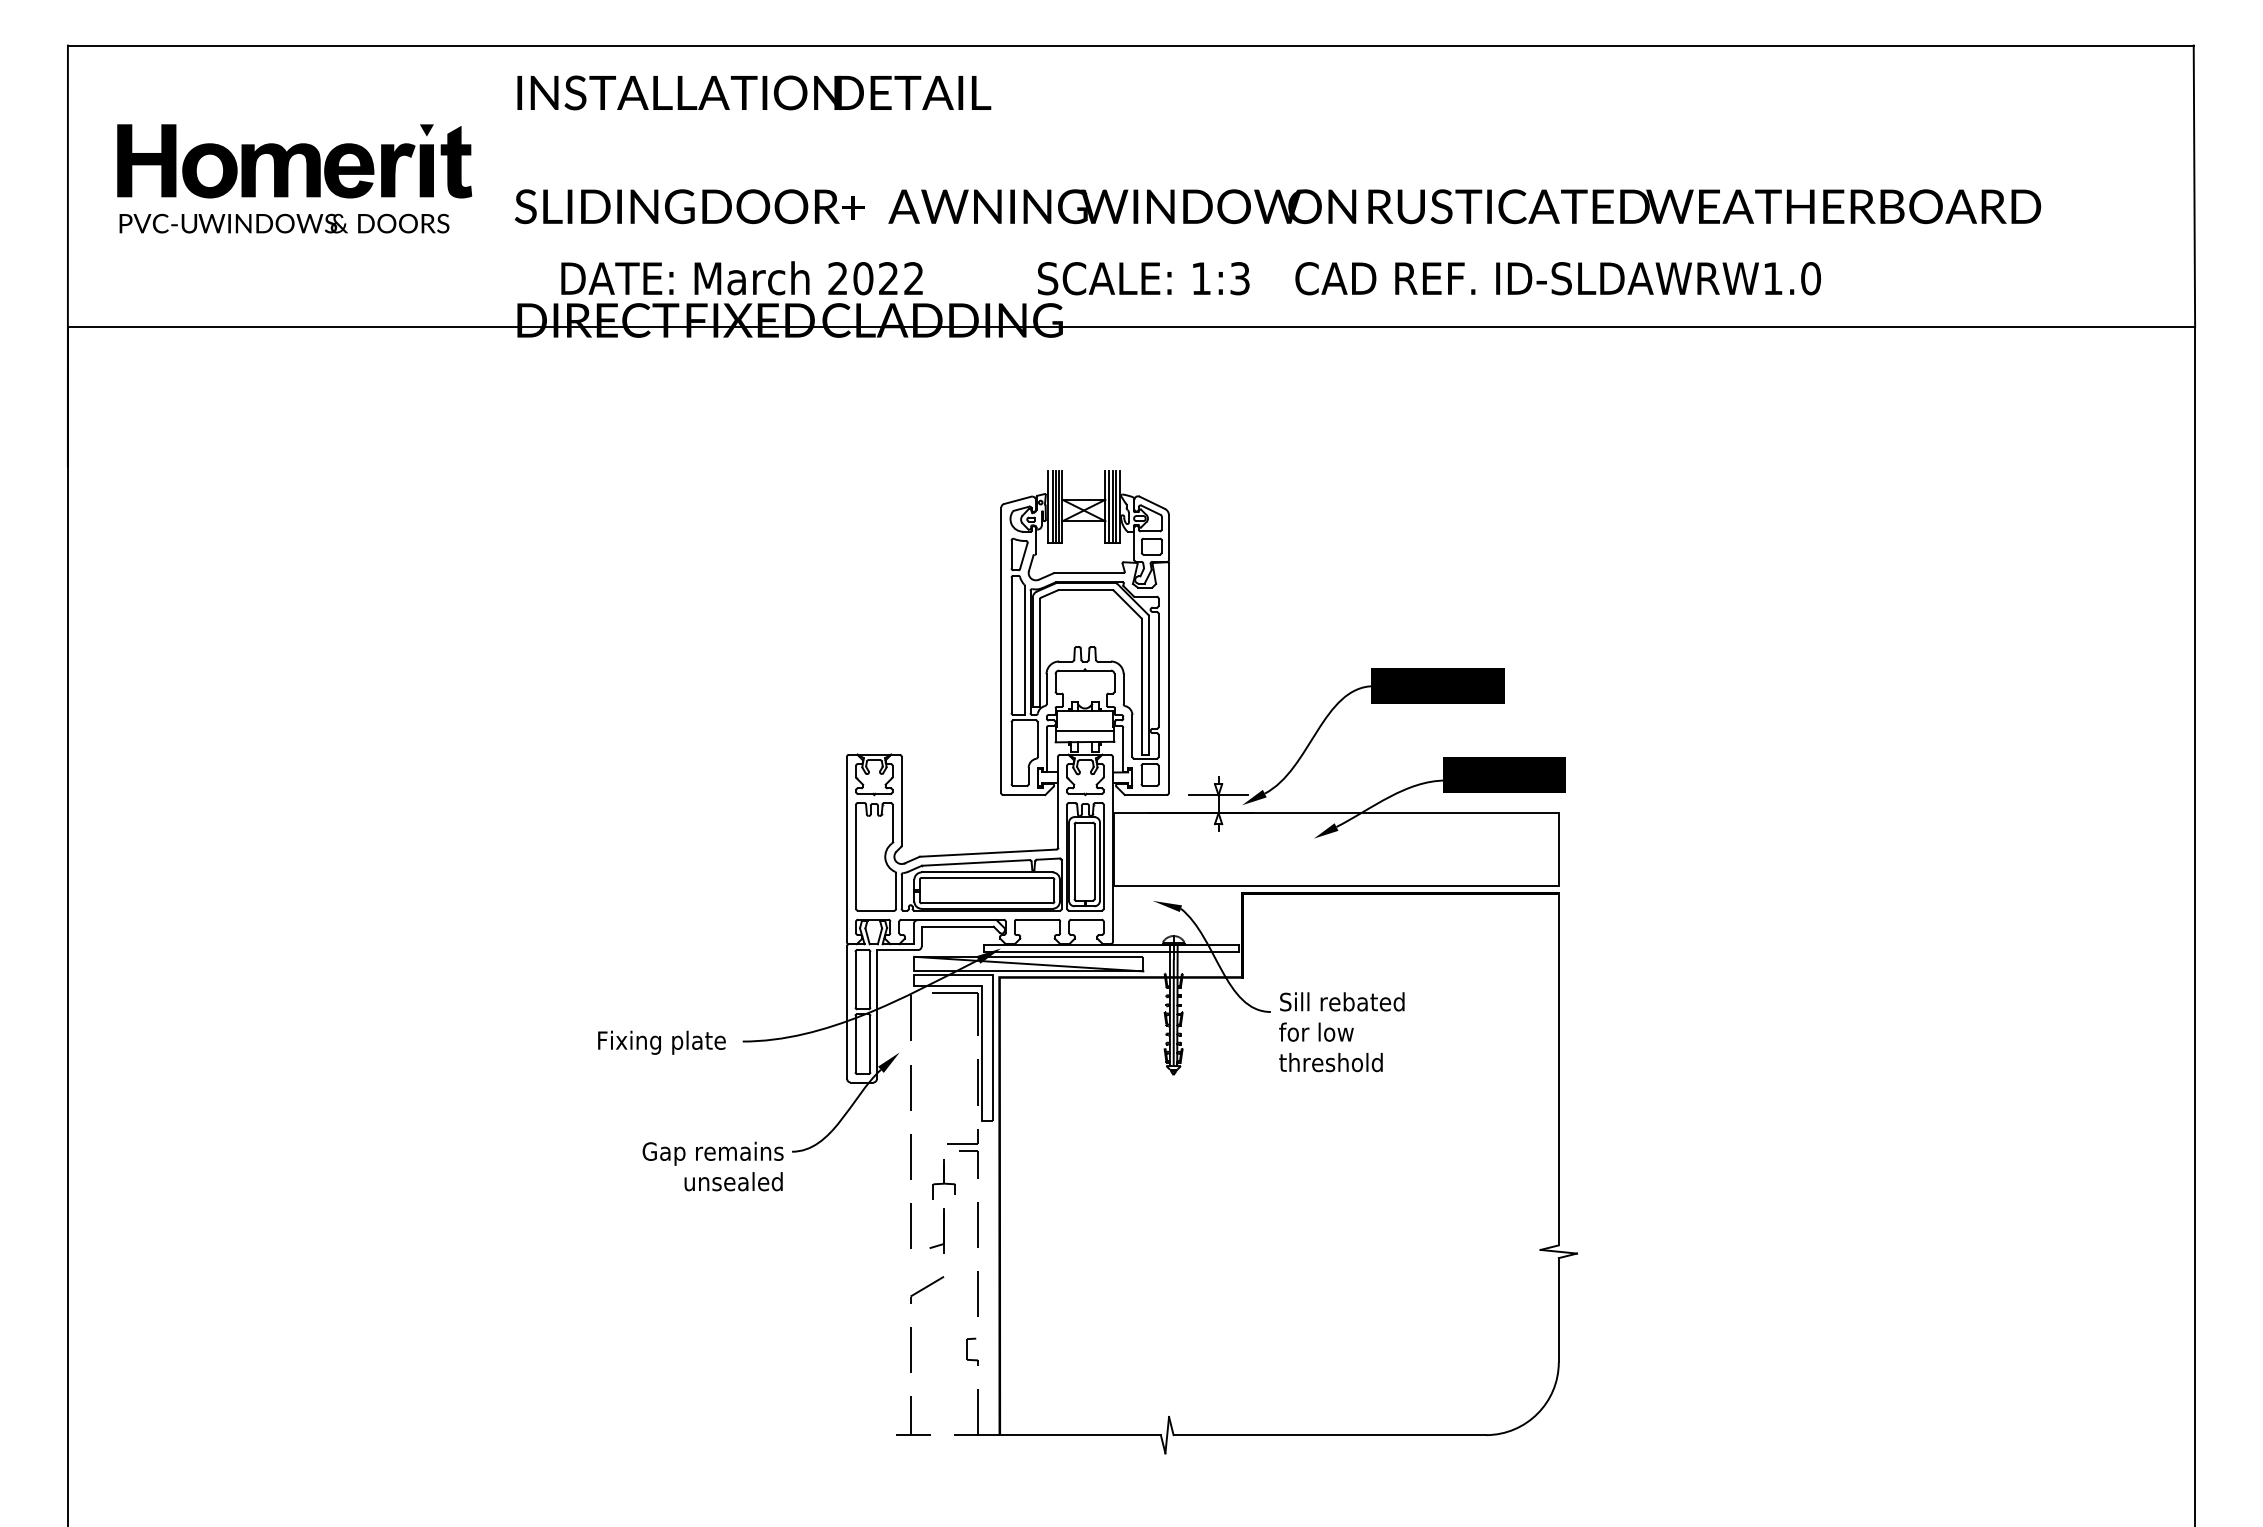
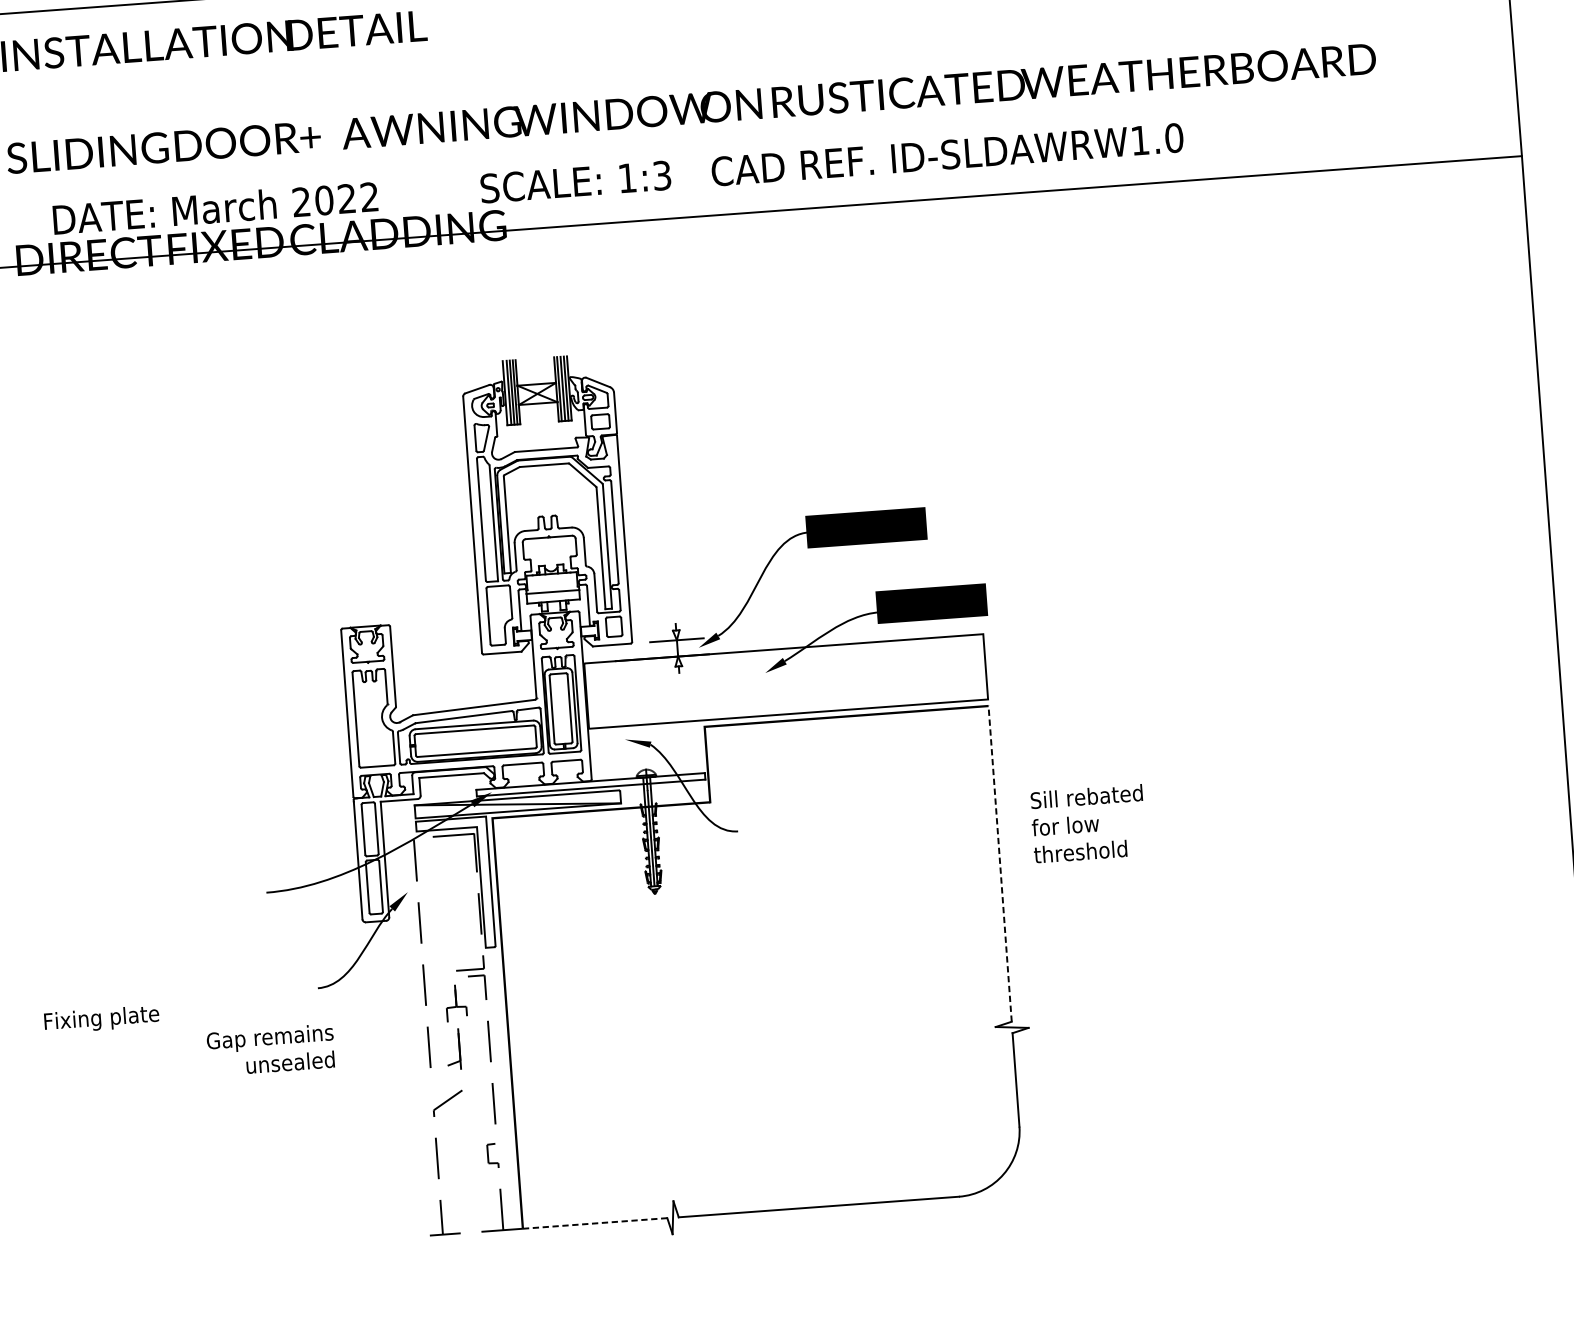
text: (1341, 1032) -> (1088, 824), moved
text: (661, 1042) -> (101, 1019), moved
line: (1558, 1068) -> (999, 863), solid -> dashed
text: (712, 1166) -> (270, 1050), moved
line: (1080, 1435) -> (595, 1223), solid -> dashed

